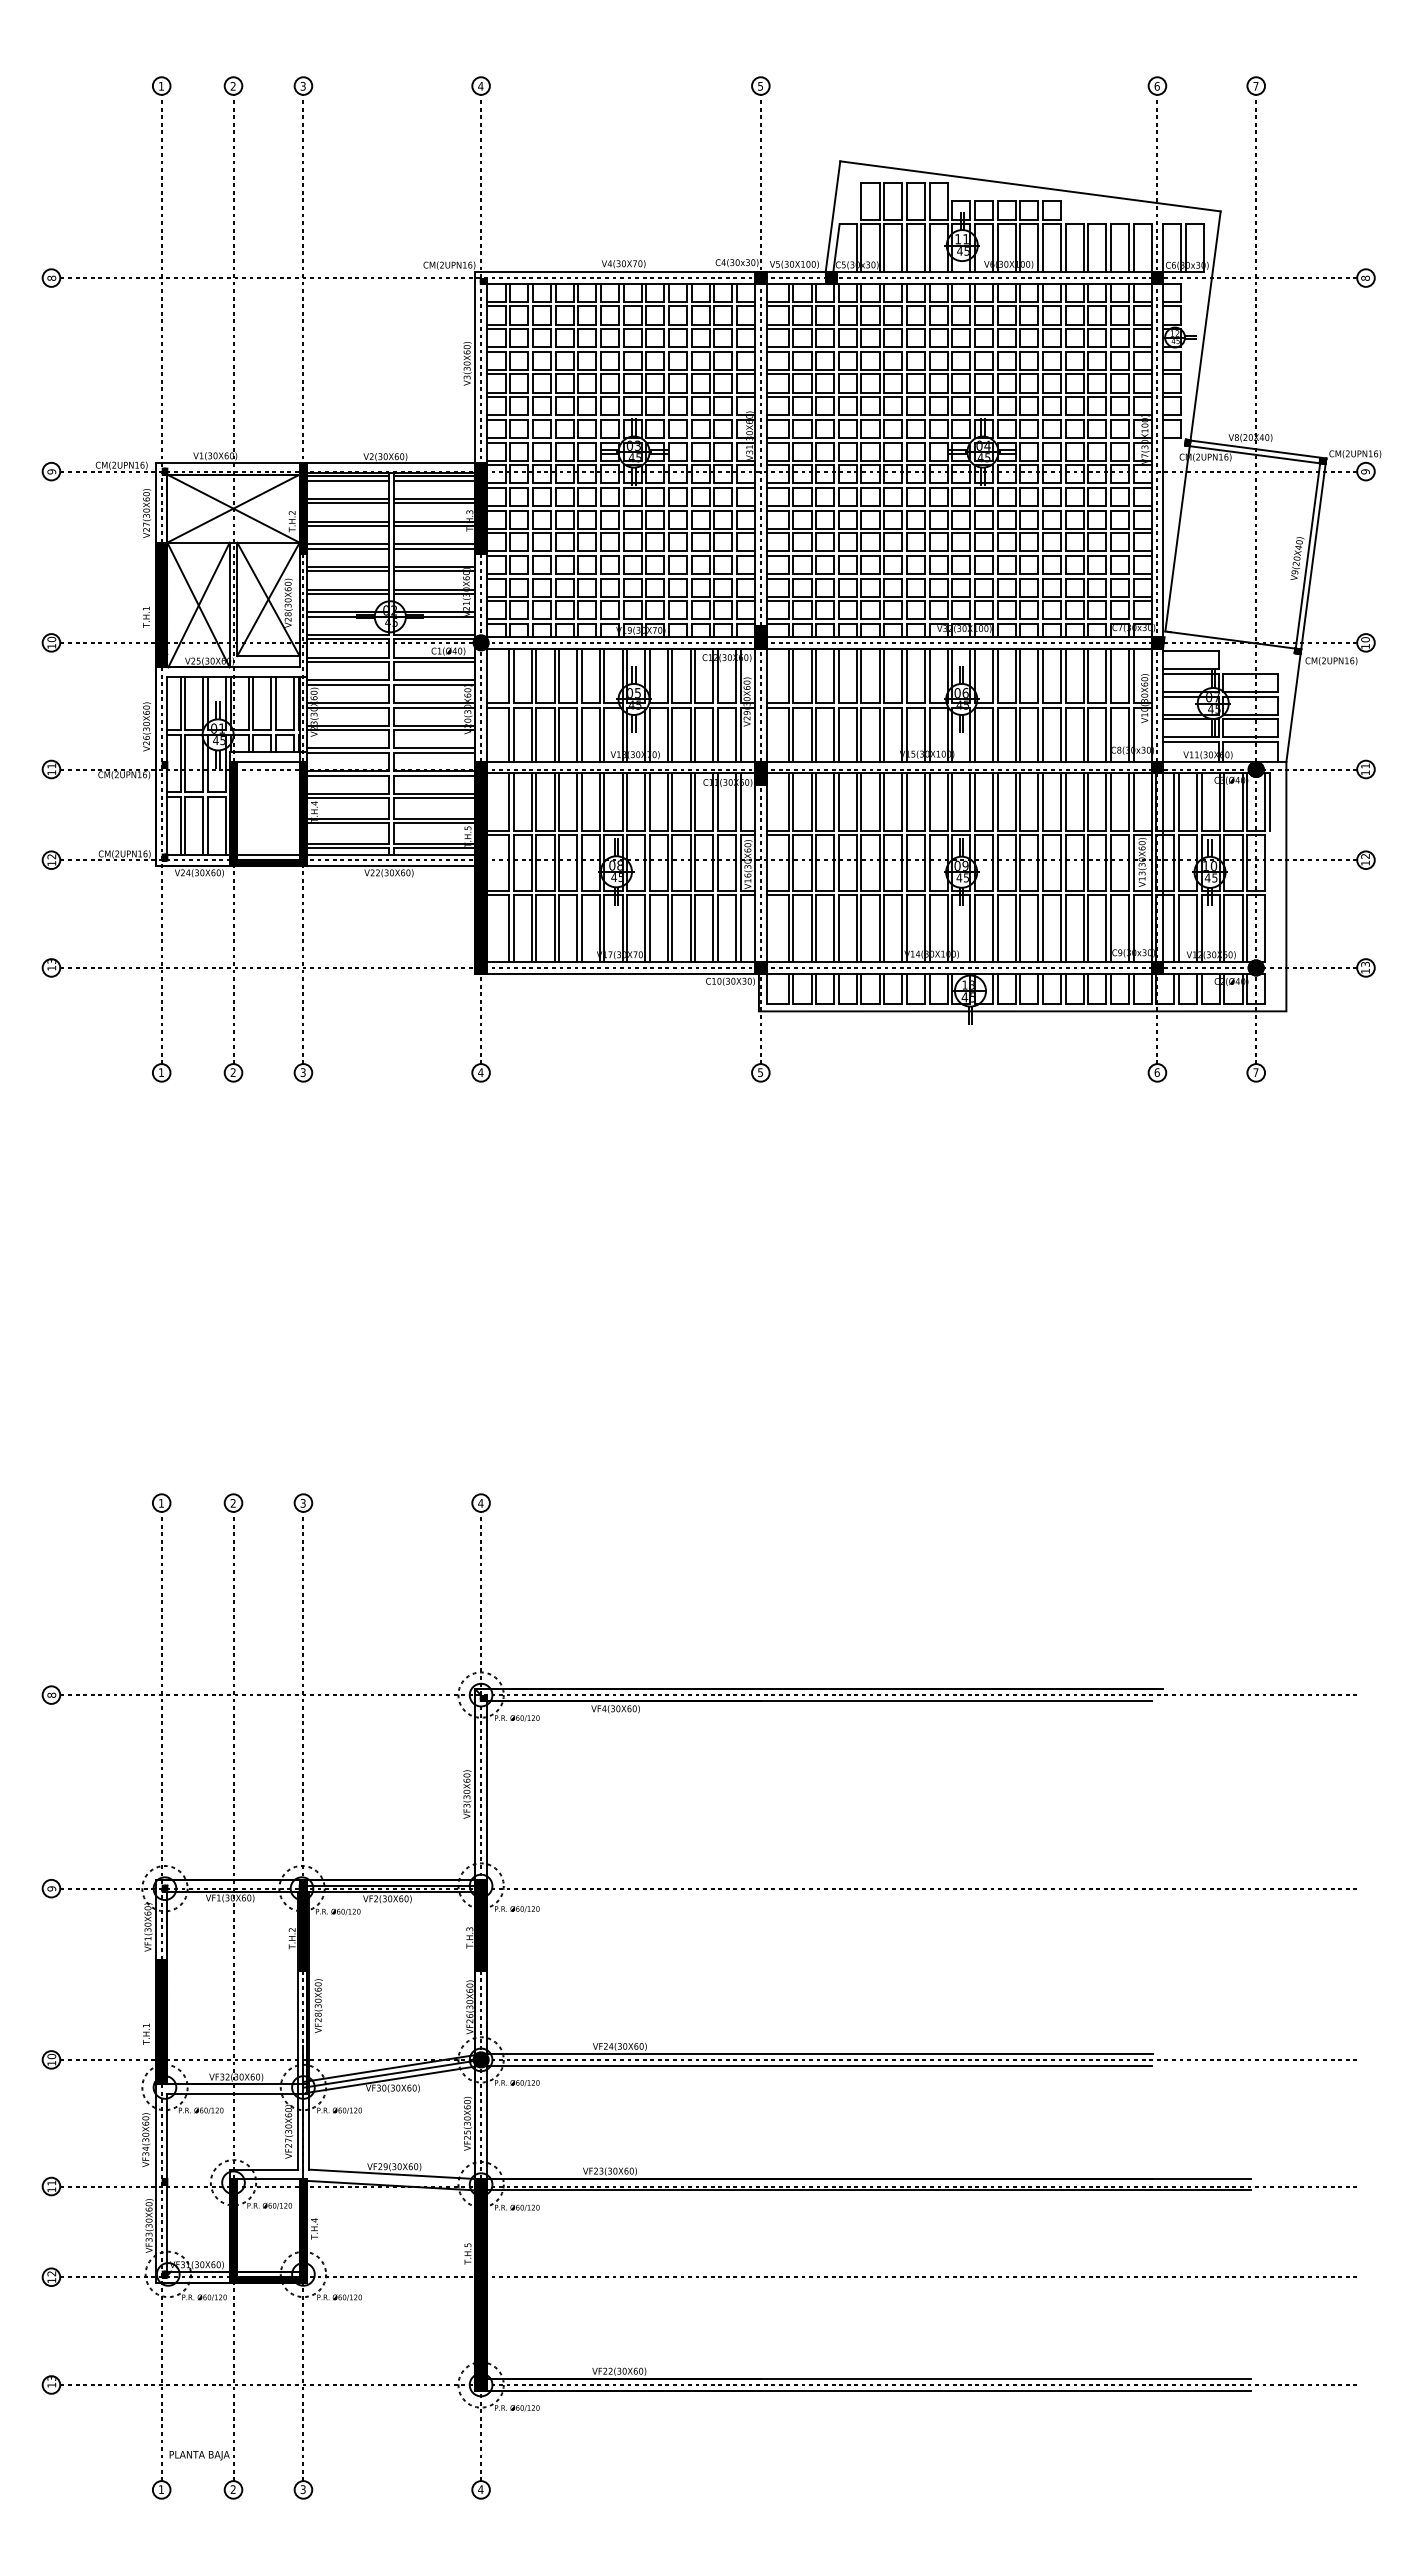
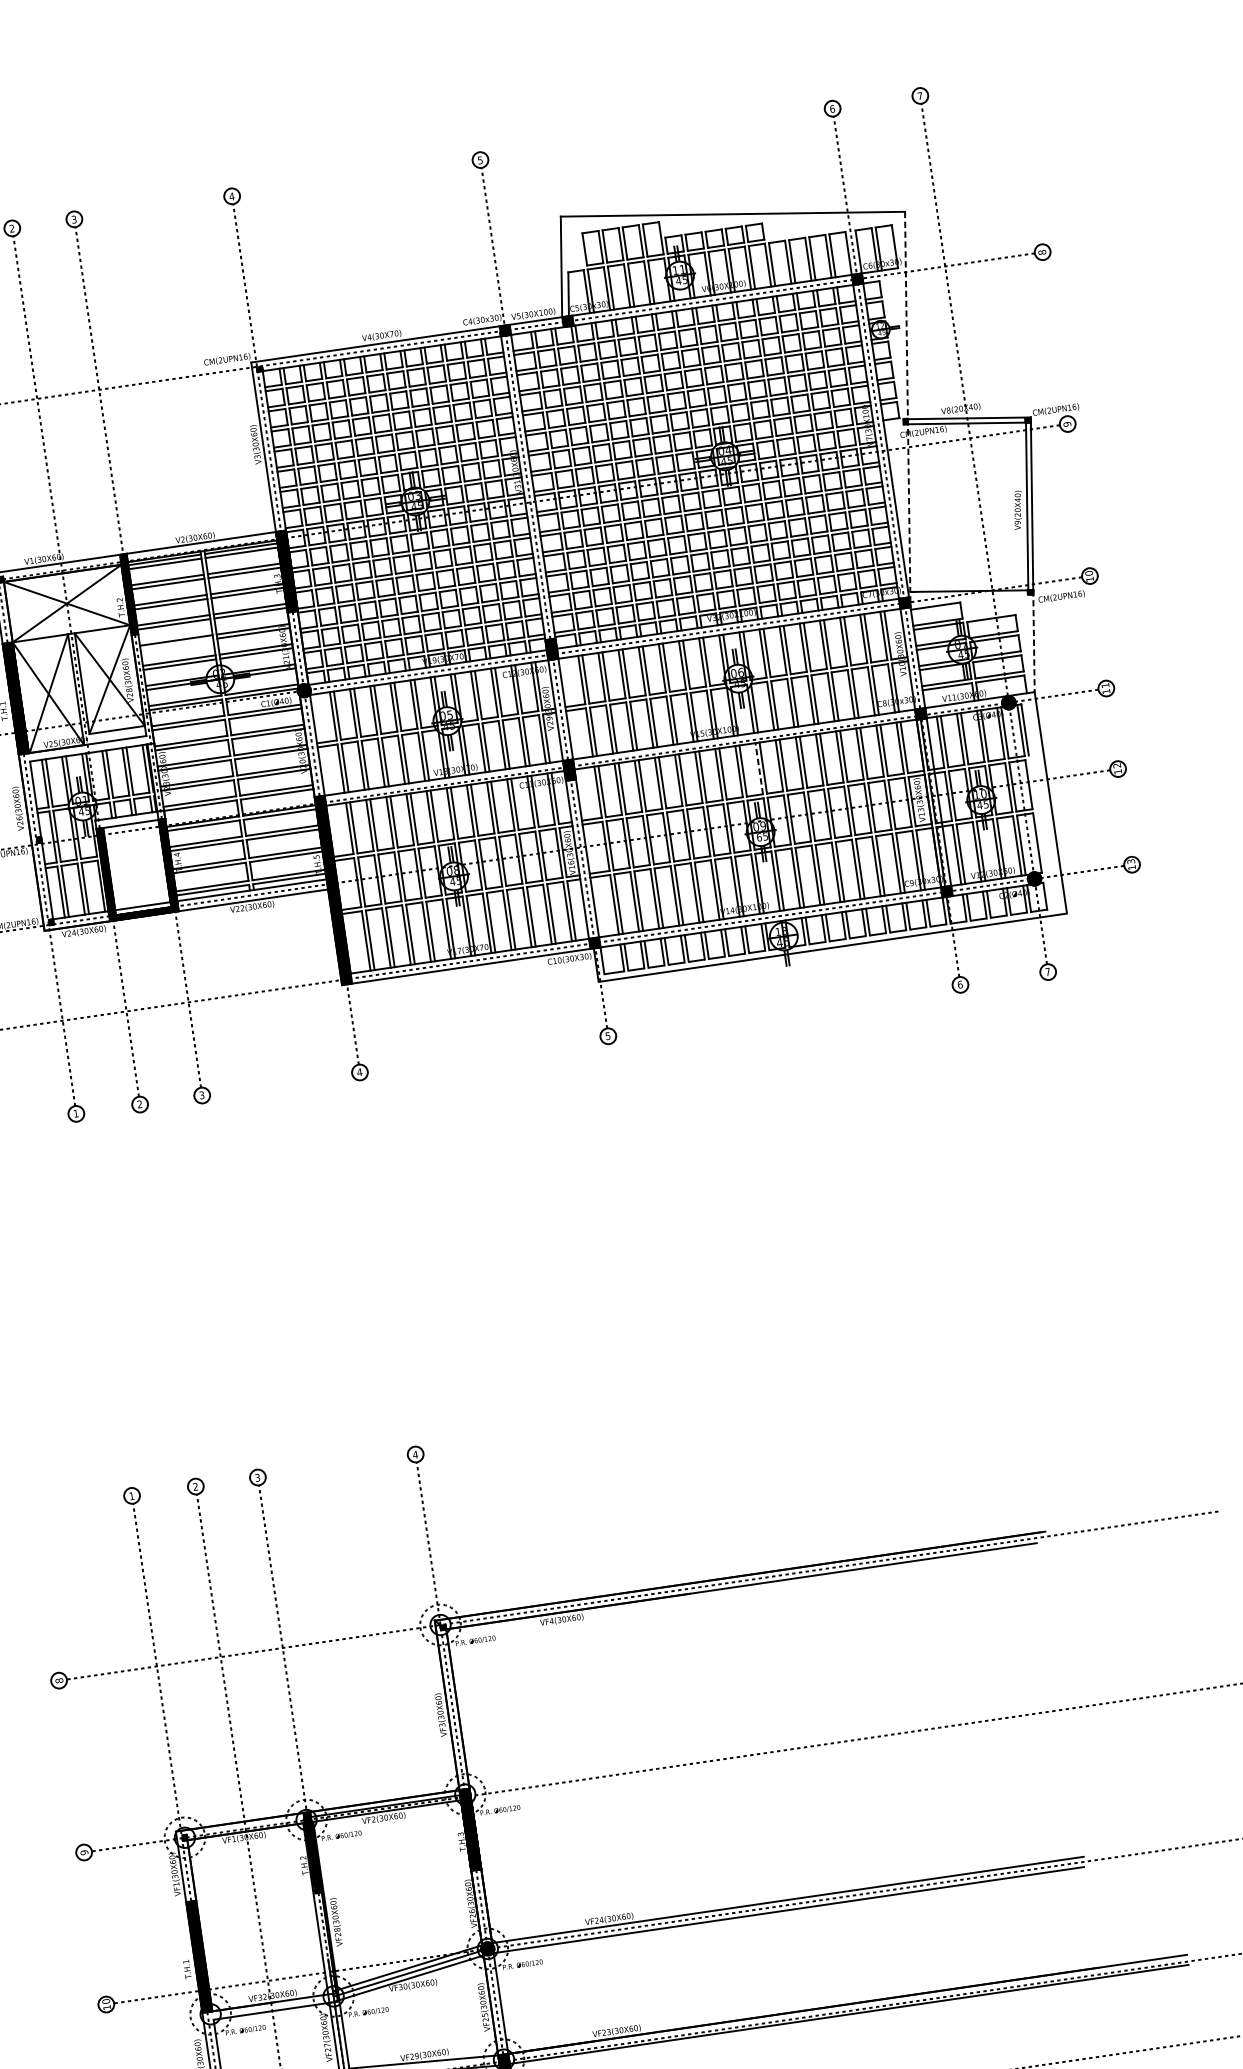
line: (1193, 421) -> (908, 401), solid -> dashed
line: (348, 571) -> (177, 644), removed
line: (1293, 705) -> (1033, 641), solid -> dashed
line: (970, 802) -> (759, 769), solid -> dashed
text: (959, 877) -> (759, 837), 45 -> 65

